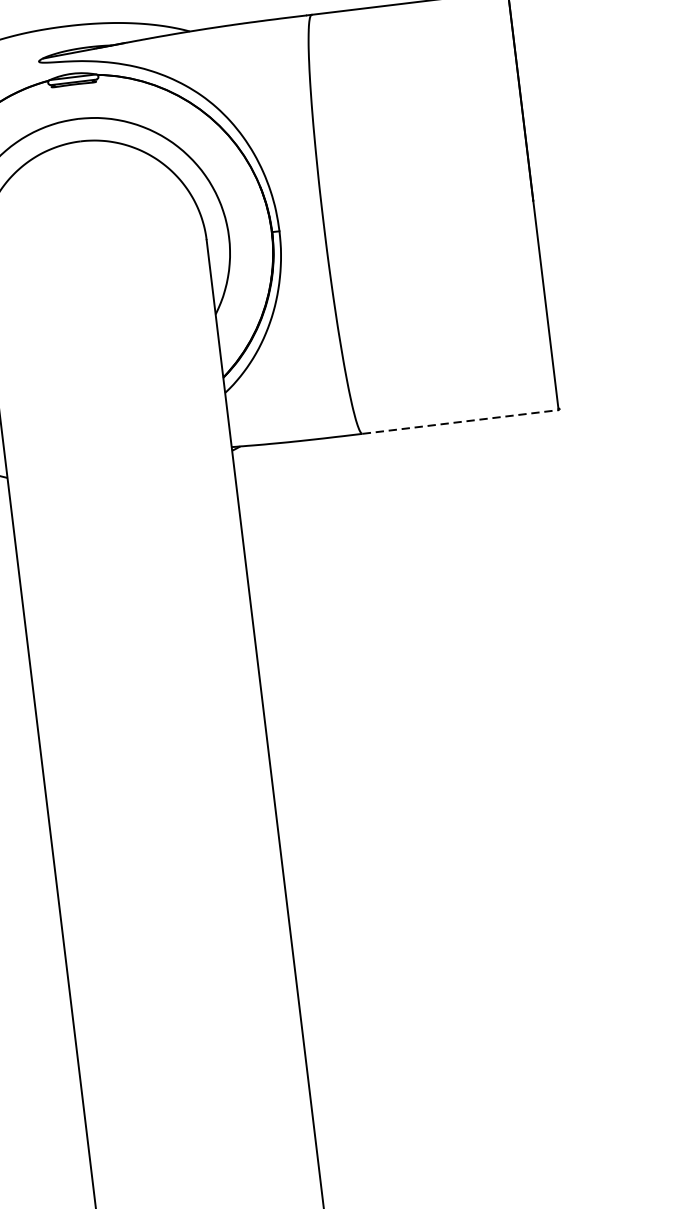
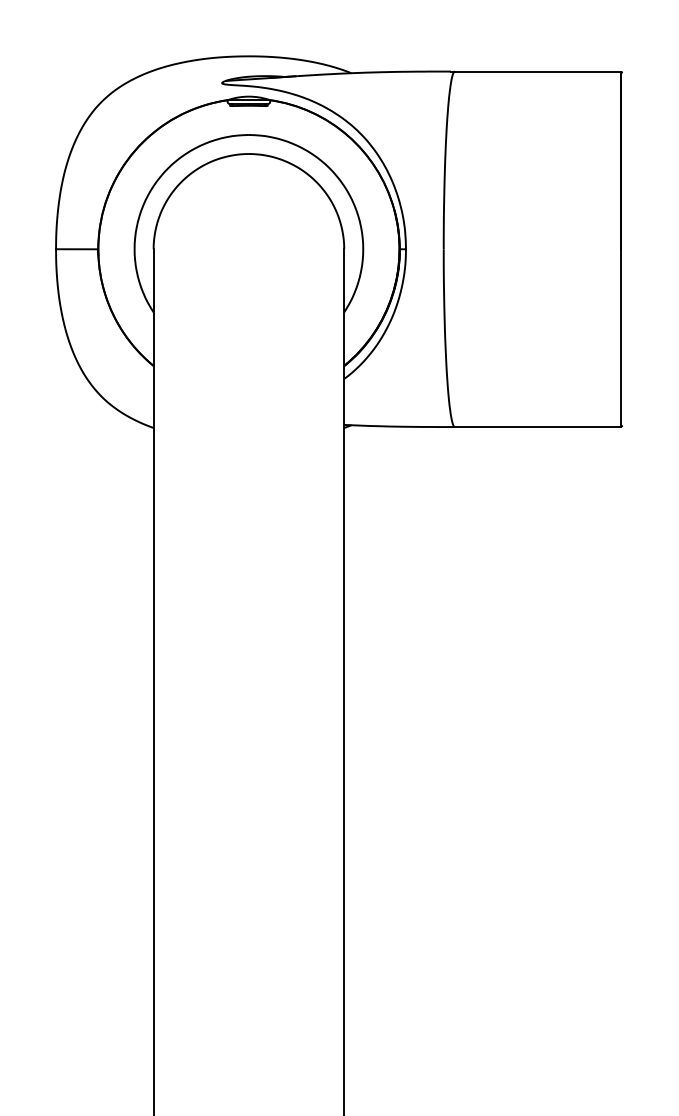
line: (461, 422) -> (538, 427), dashed -> solid

